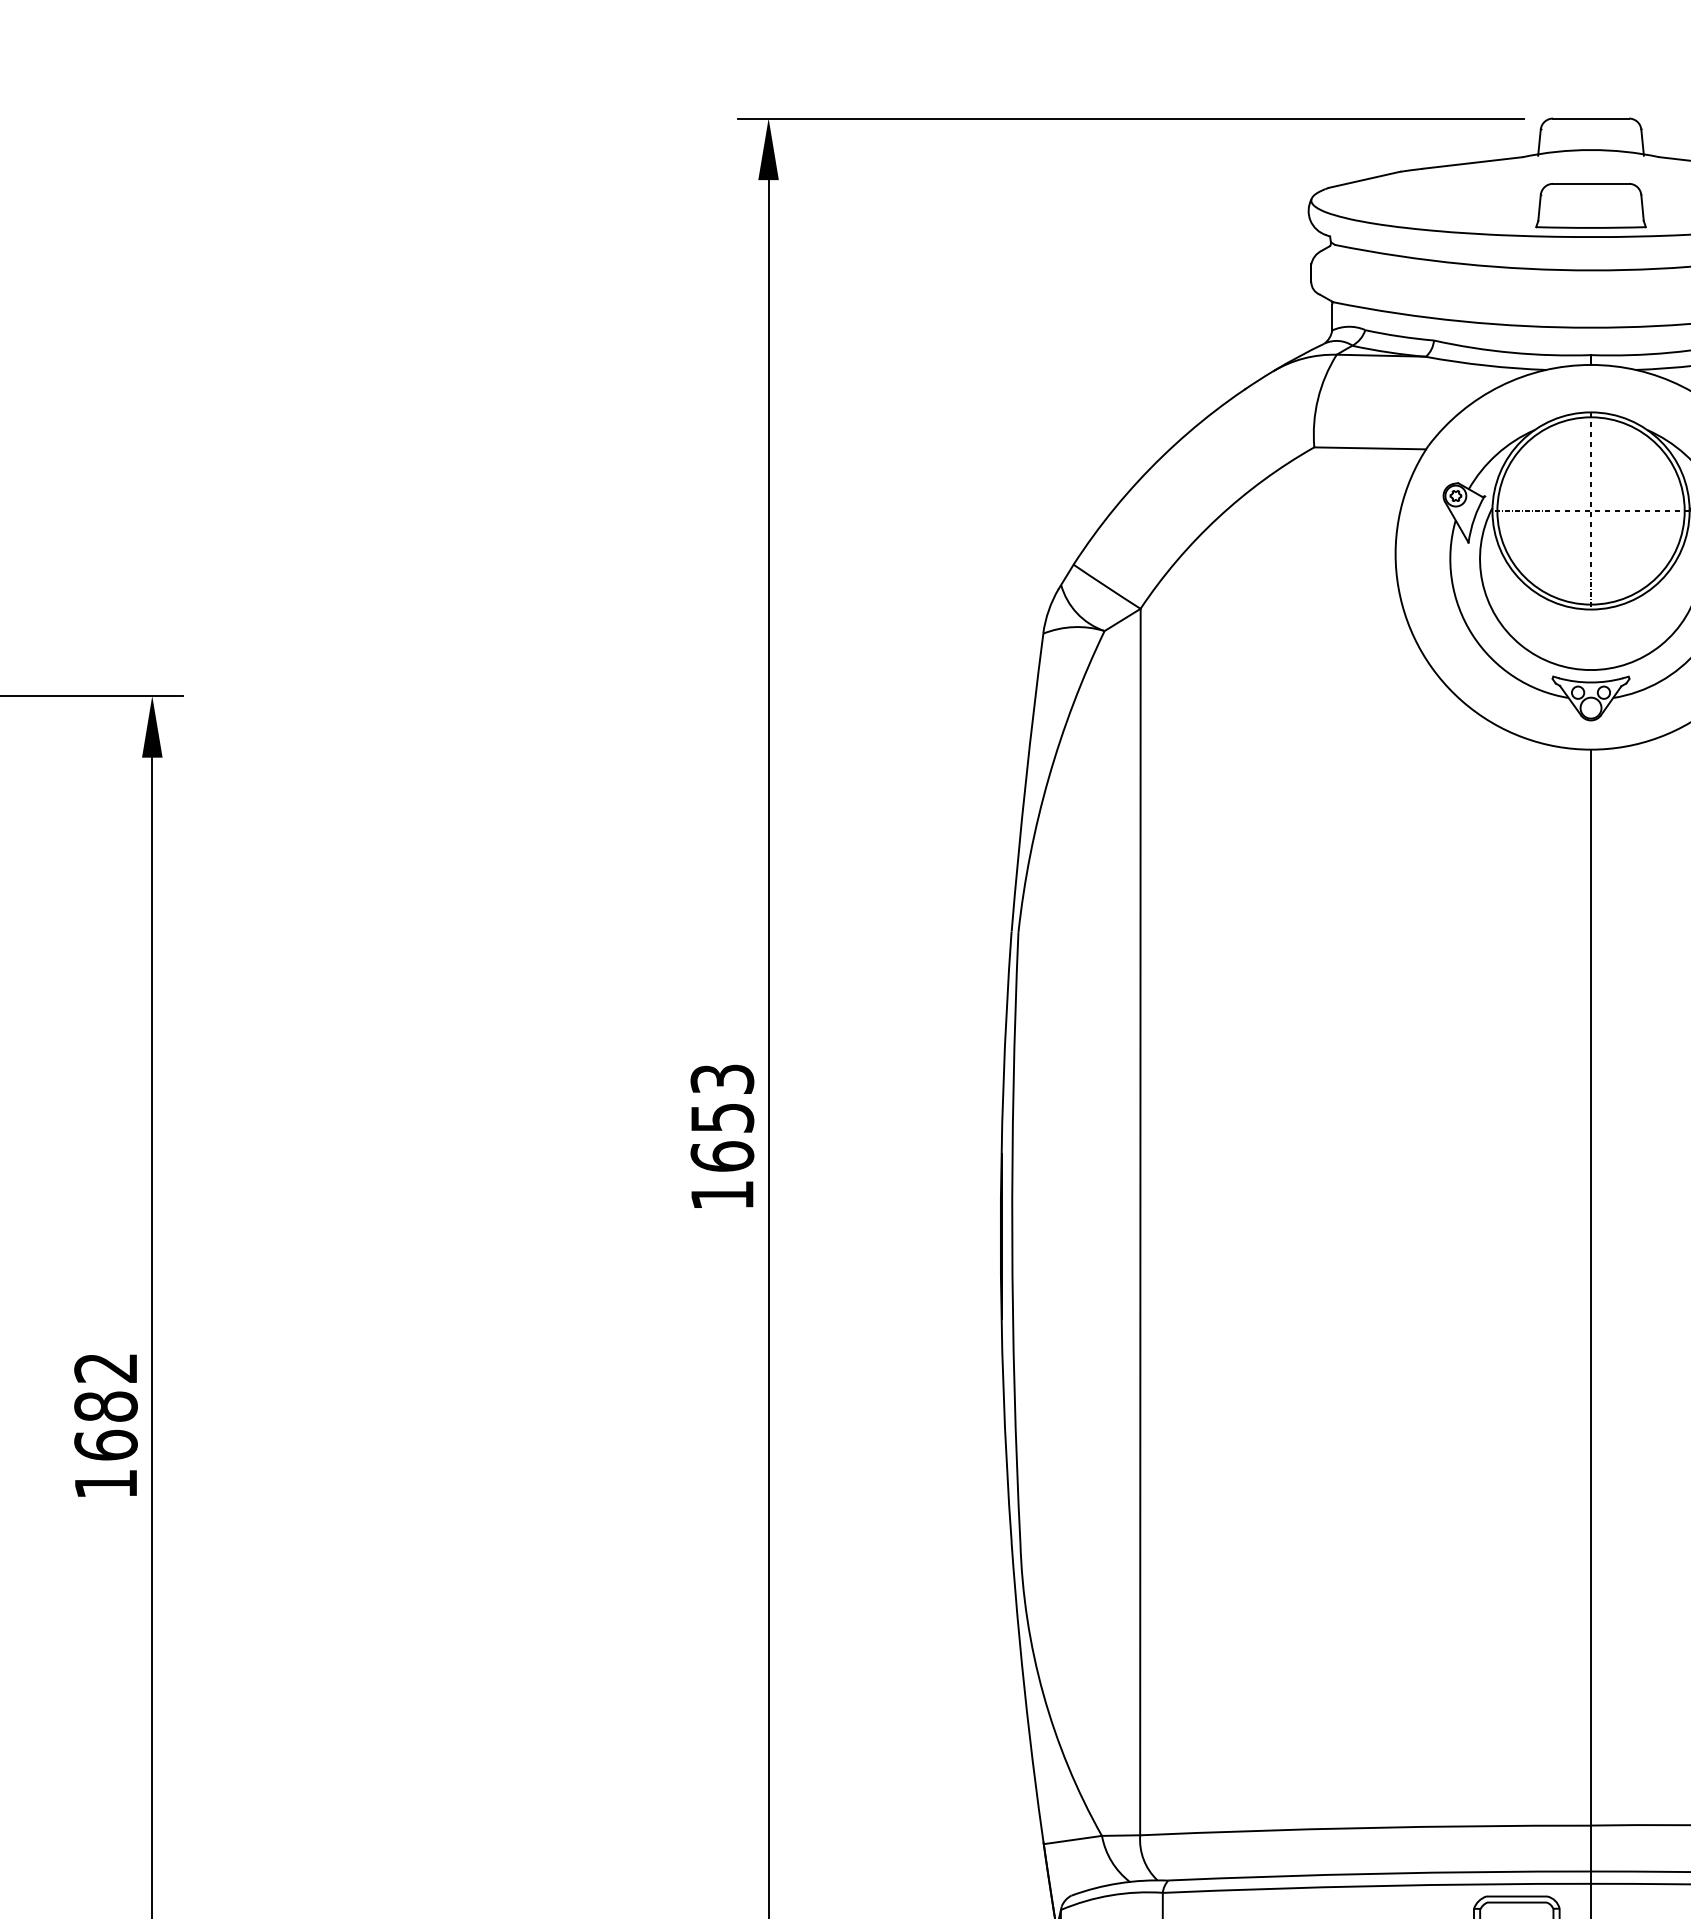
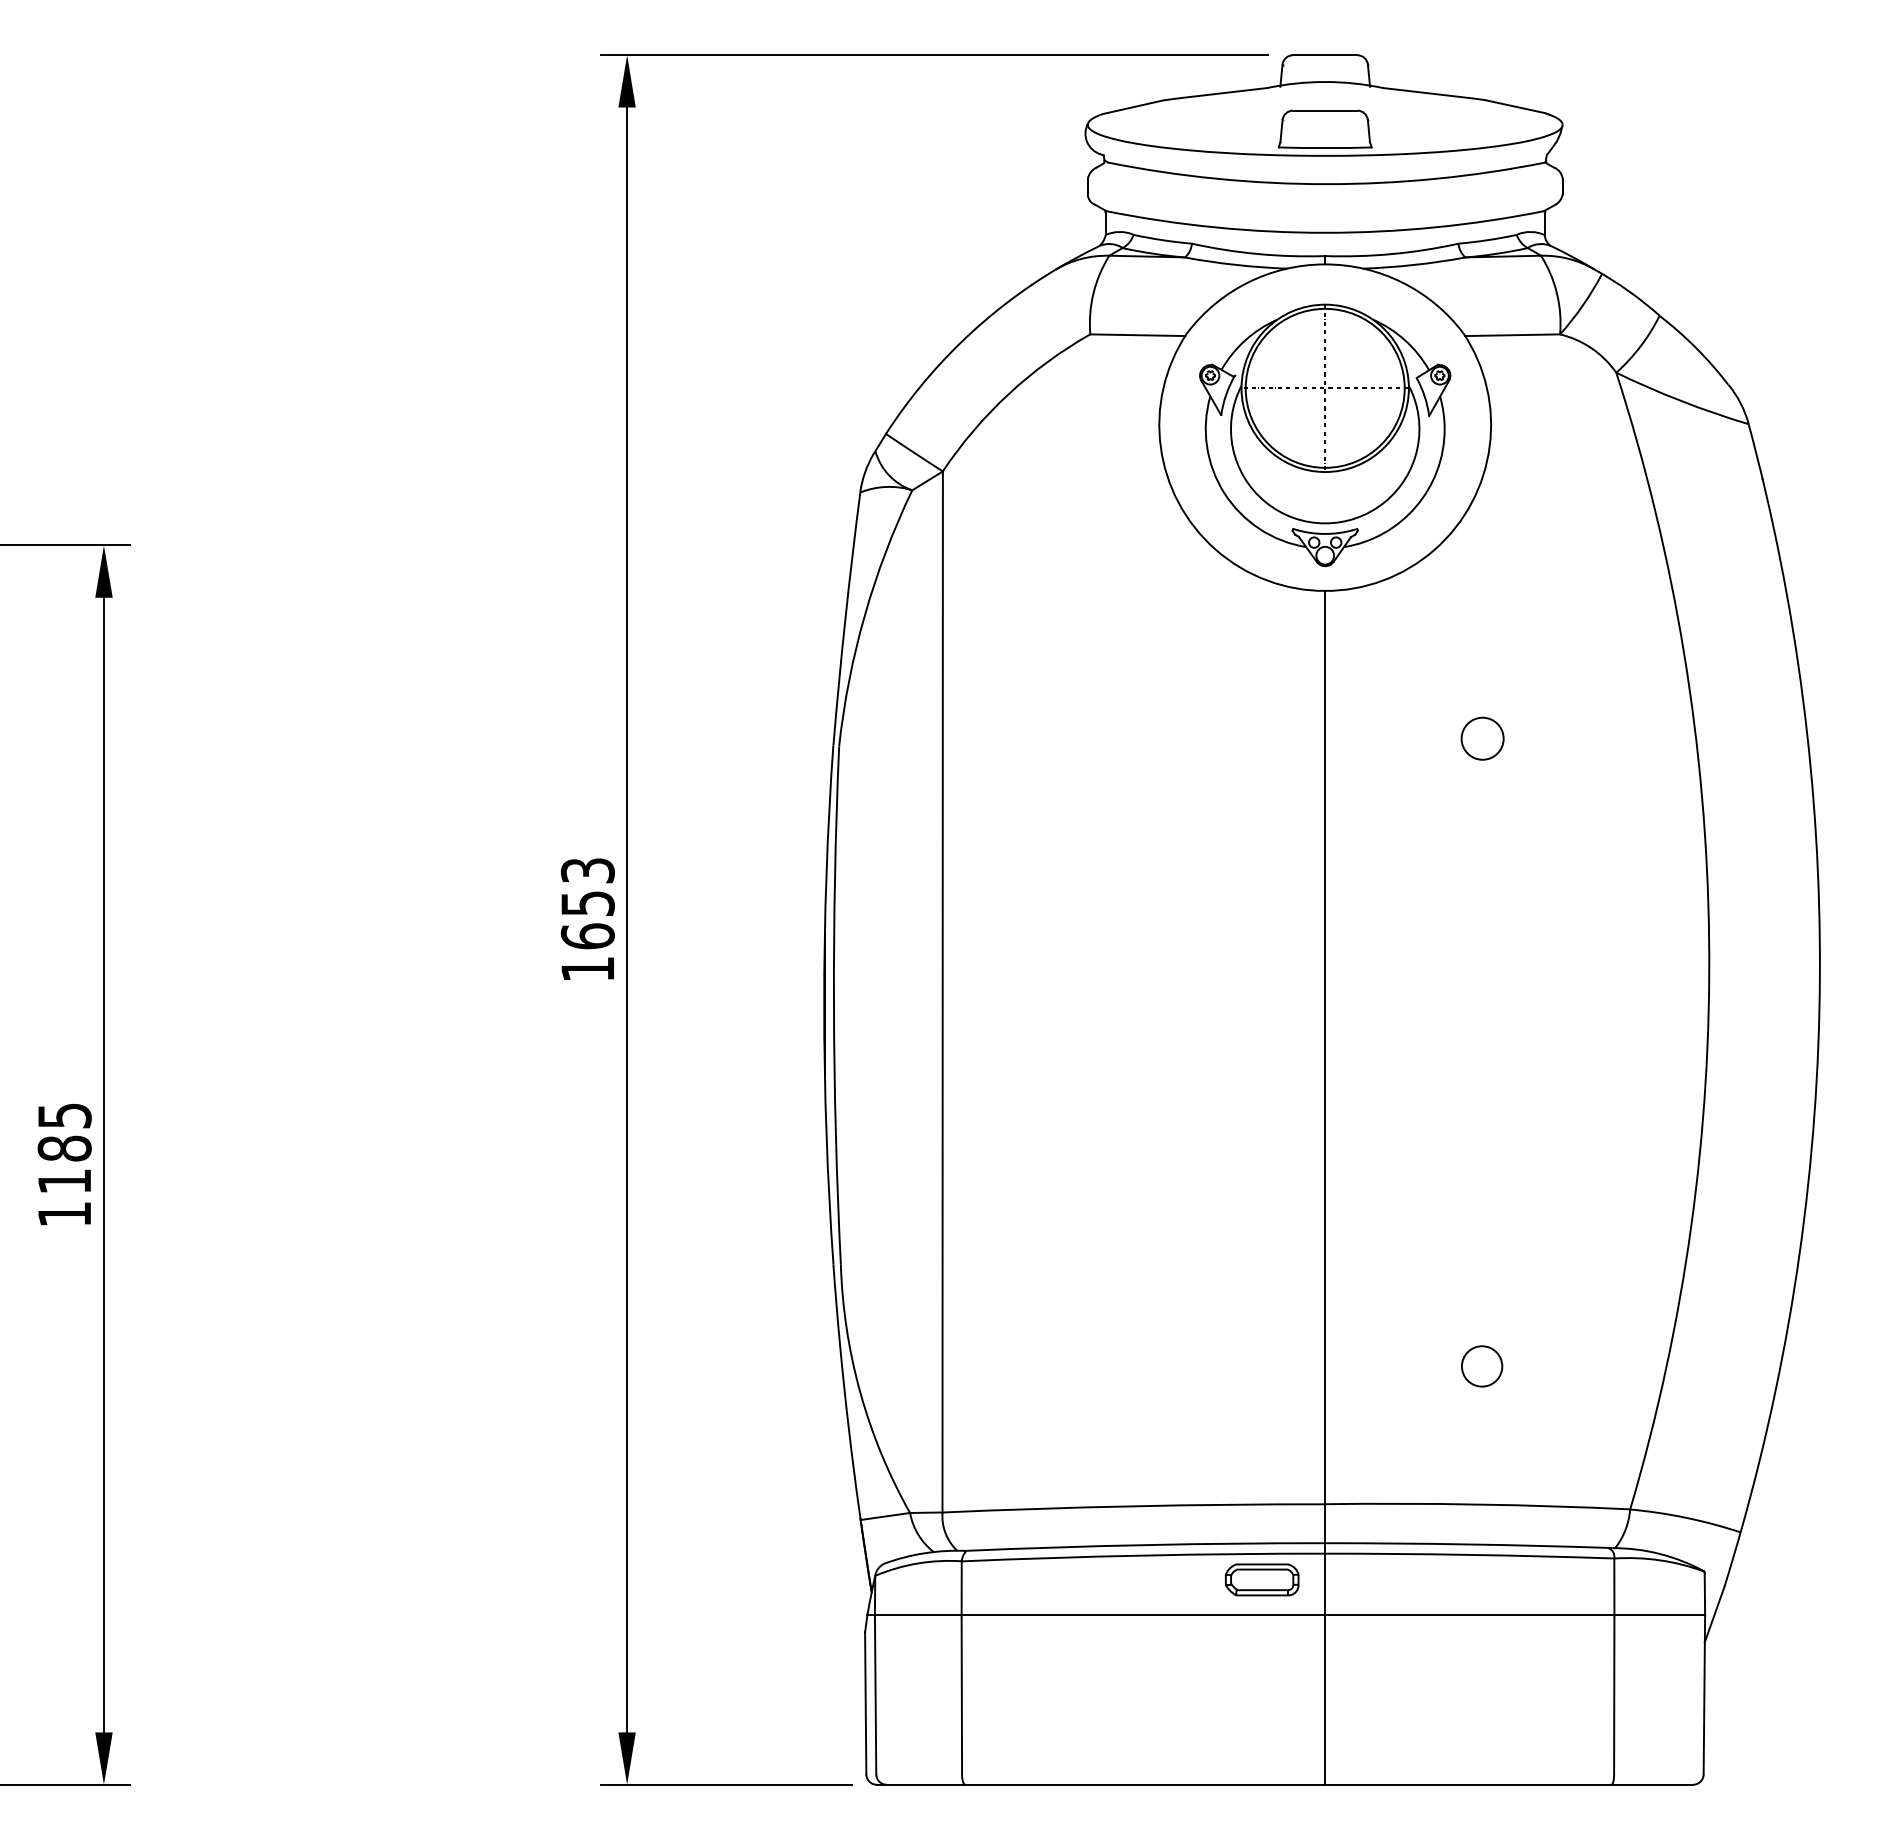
text: (105, 1407) -> (64, 1149), 1682 -> 1185

